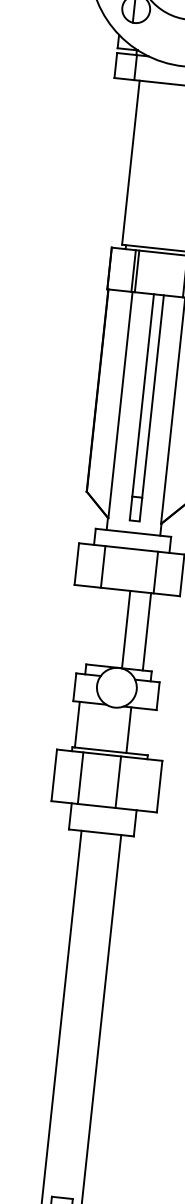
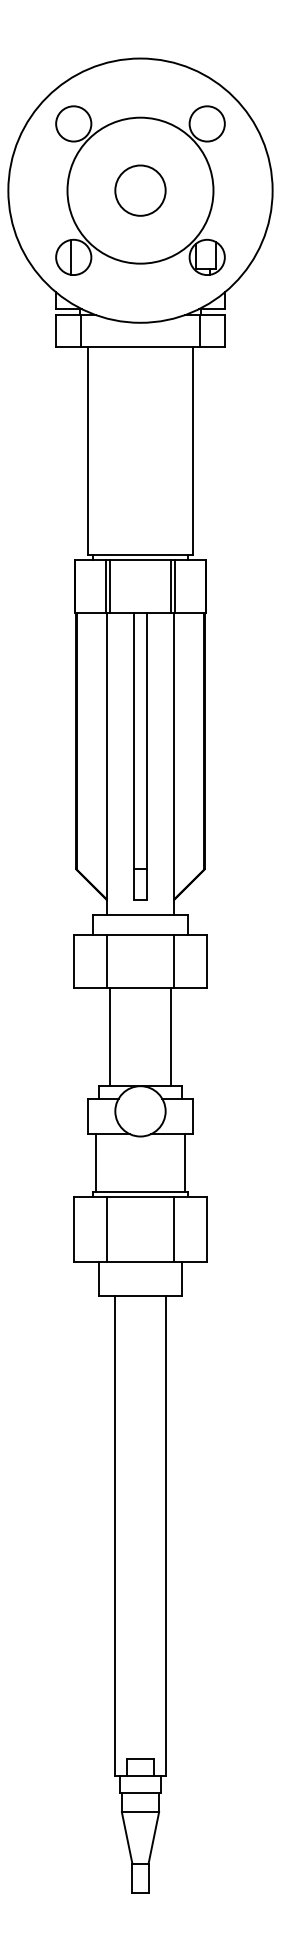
line: (126, 629) -> (110, 1037), moved
line: (129, 729) -> (185, 1162), moved
line: (117, 782) -> (173, 1229), moved

